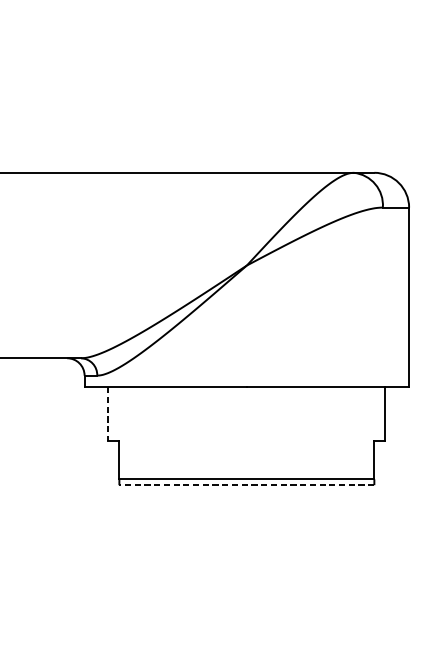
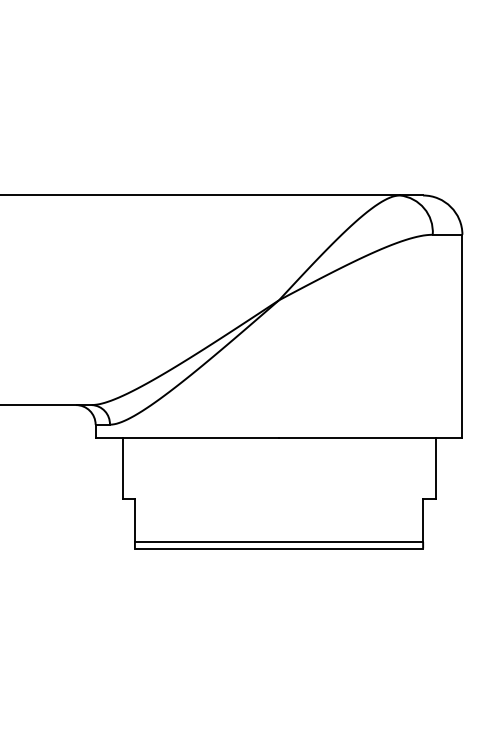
line: (108, 414) -> (122, 468), dashed -> solid
line: (246, 485) -> (278, 548), dashed -> solid

